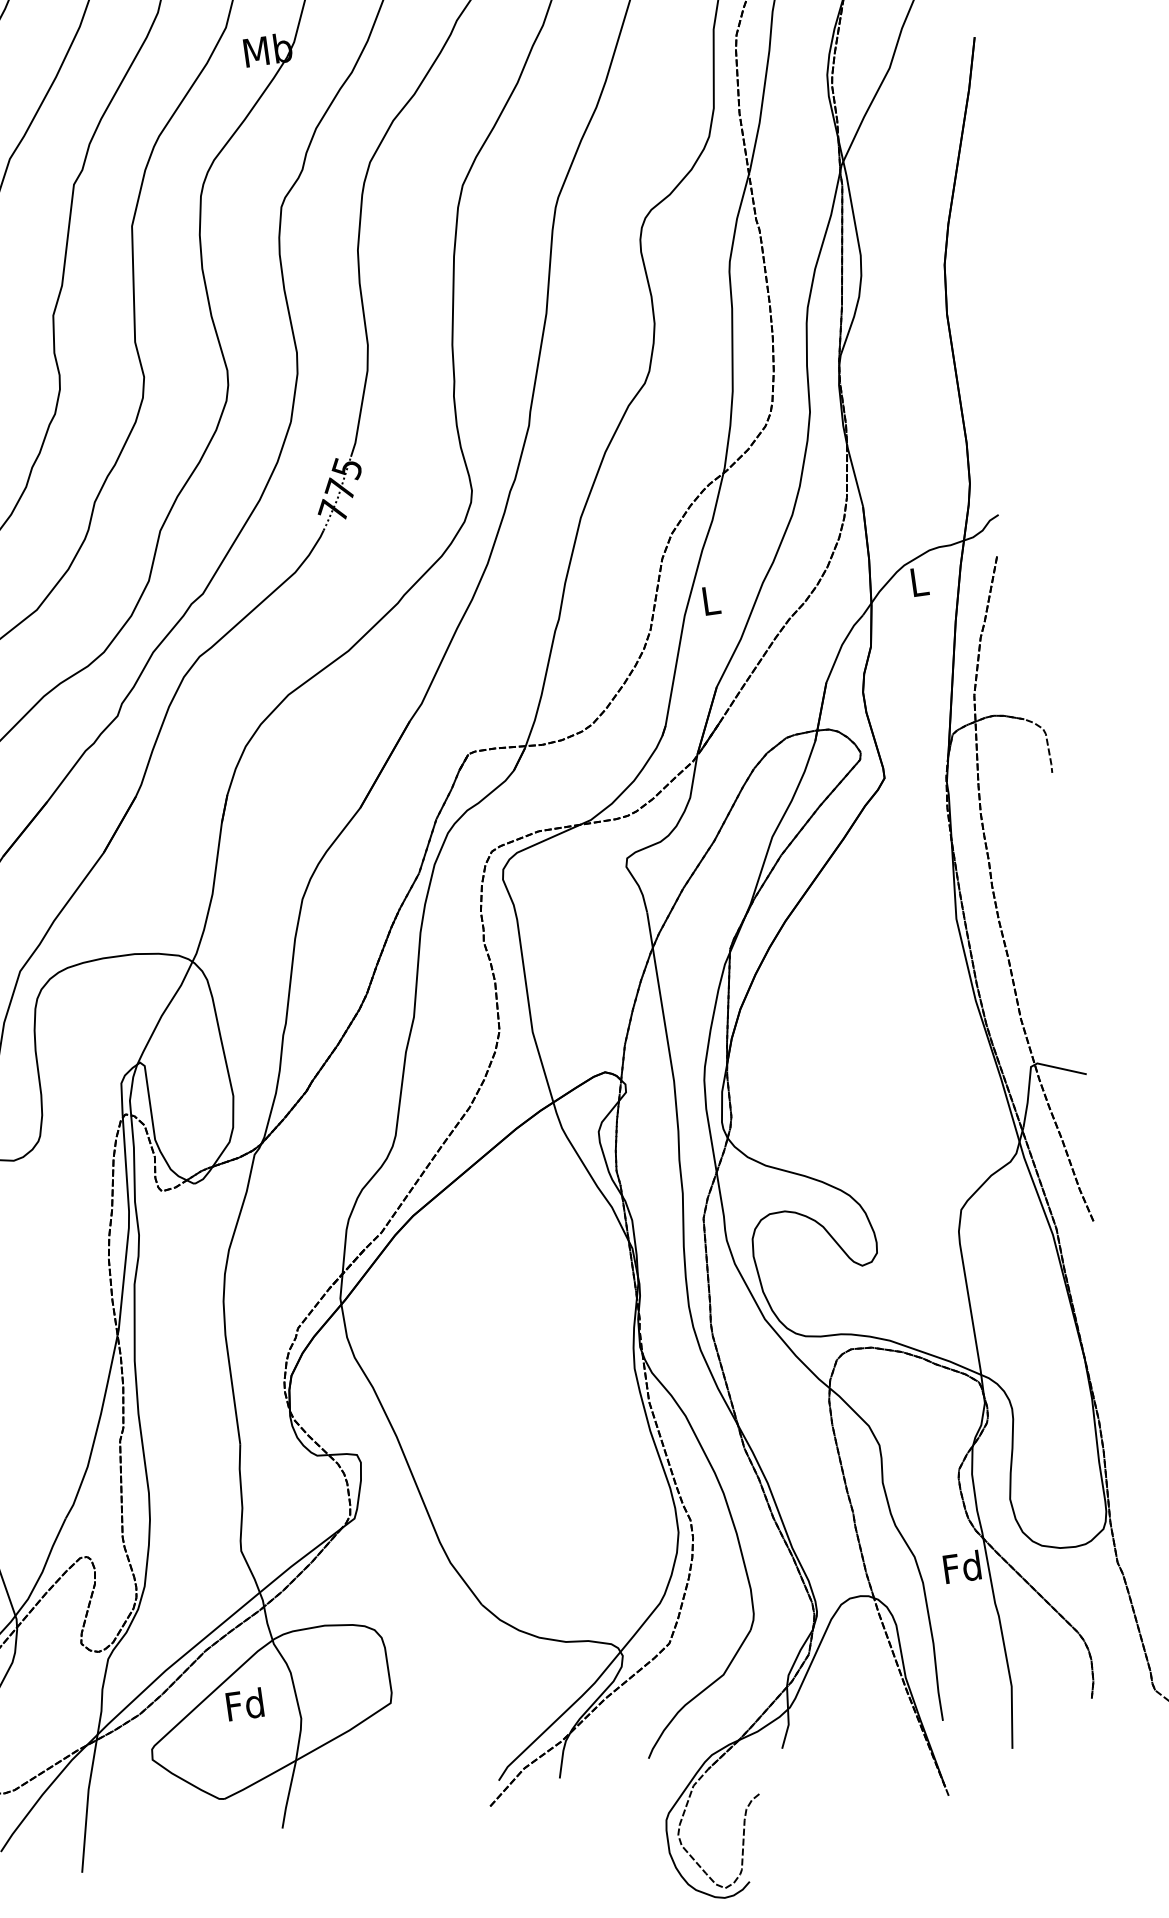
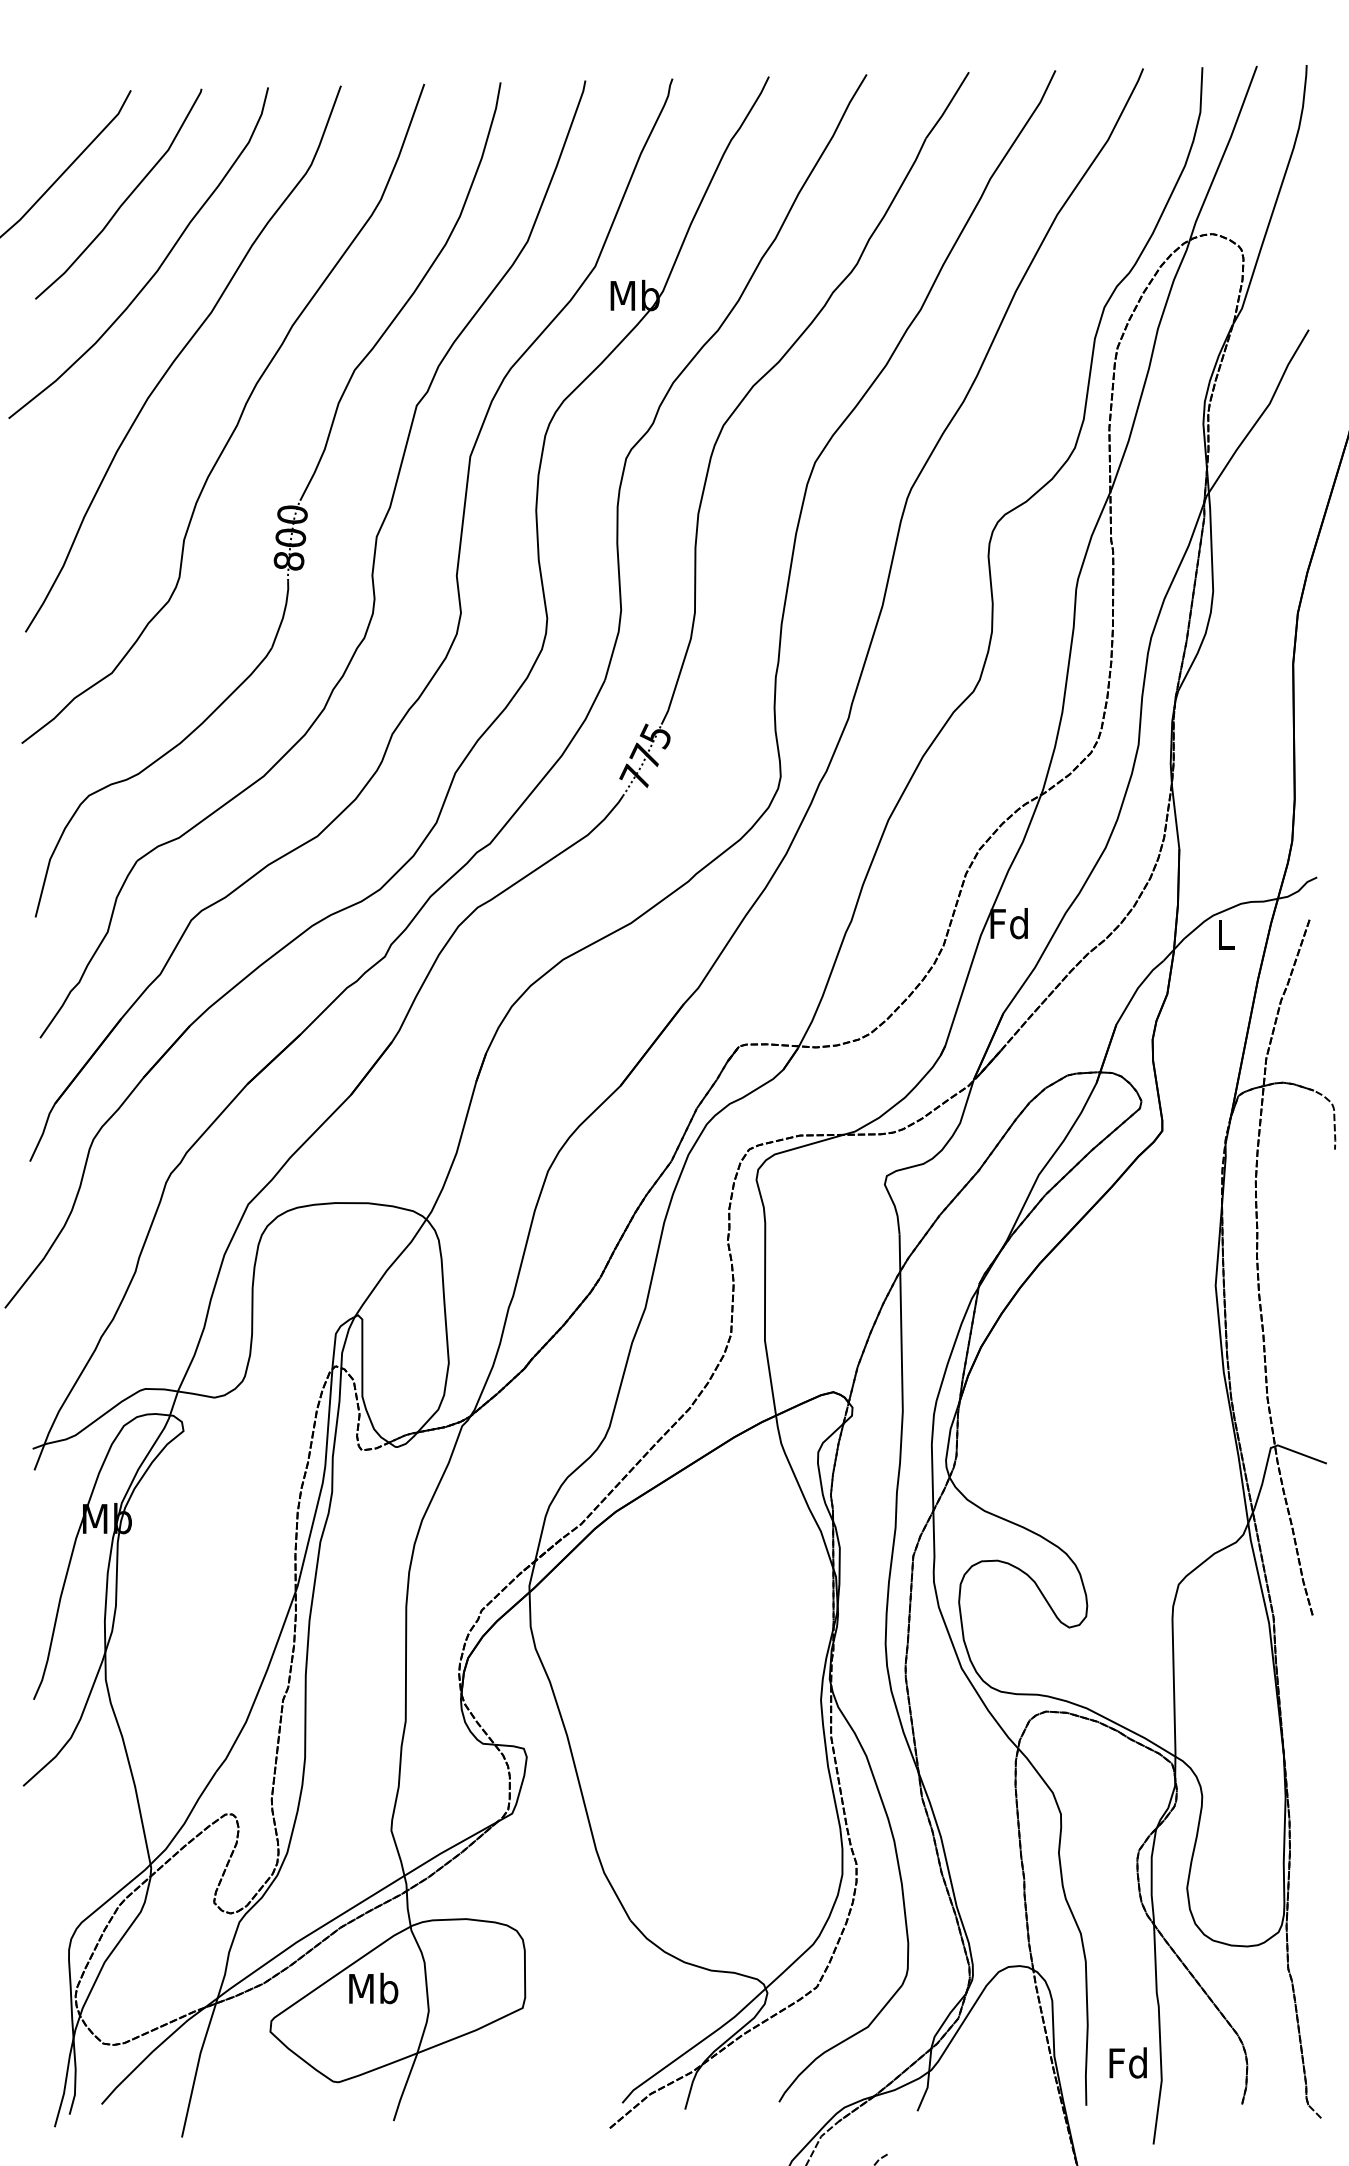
text: (709, 600) -> (1008, 923), L -> Fd
text: (961, 1566) -> (1127, 2062), moved
text: (245, 1704) -> (373, 1988), Fd -> Mb

